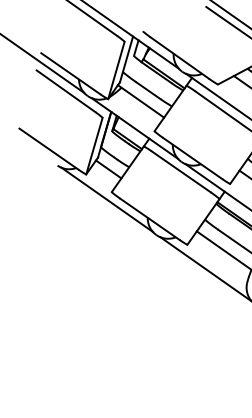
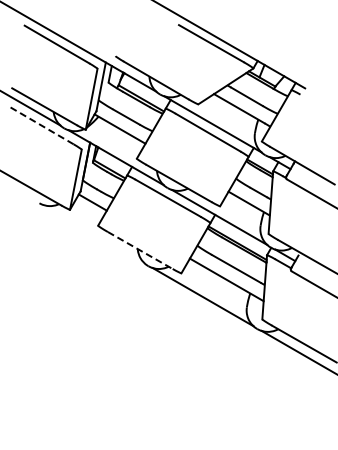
line: (65, 91) -> (40, 125), solid -> dashed
line: (106, 200) -> (93, 234), removed
line: (150, 219) -> (140, 250), solid -> dashed

